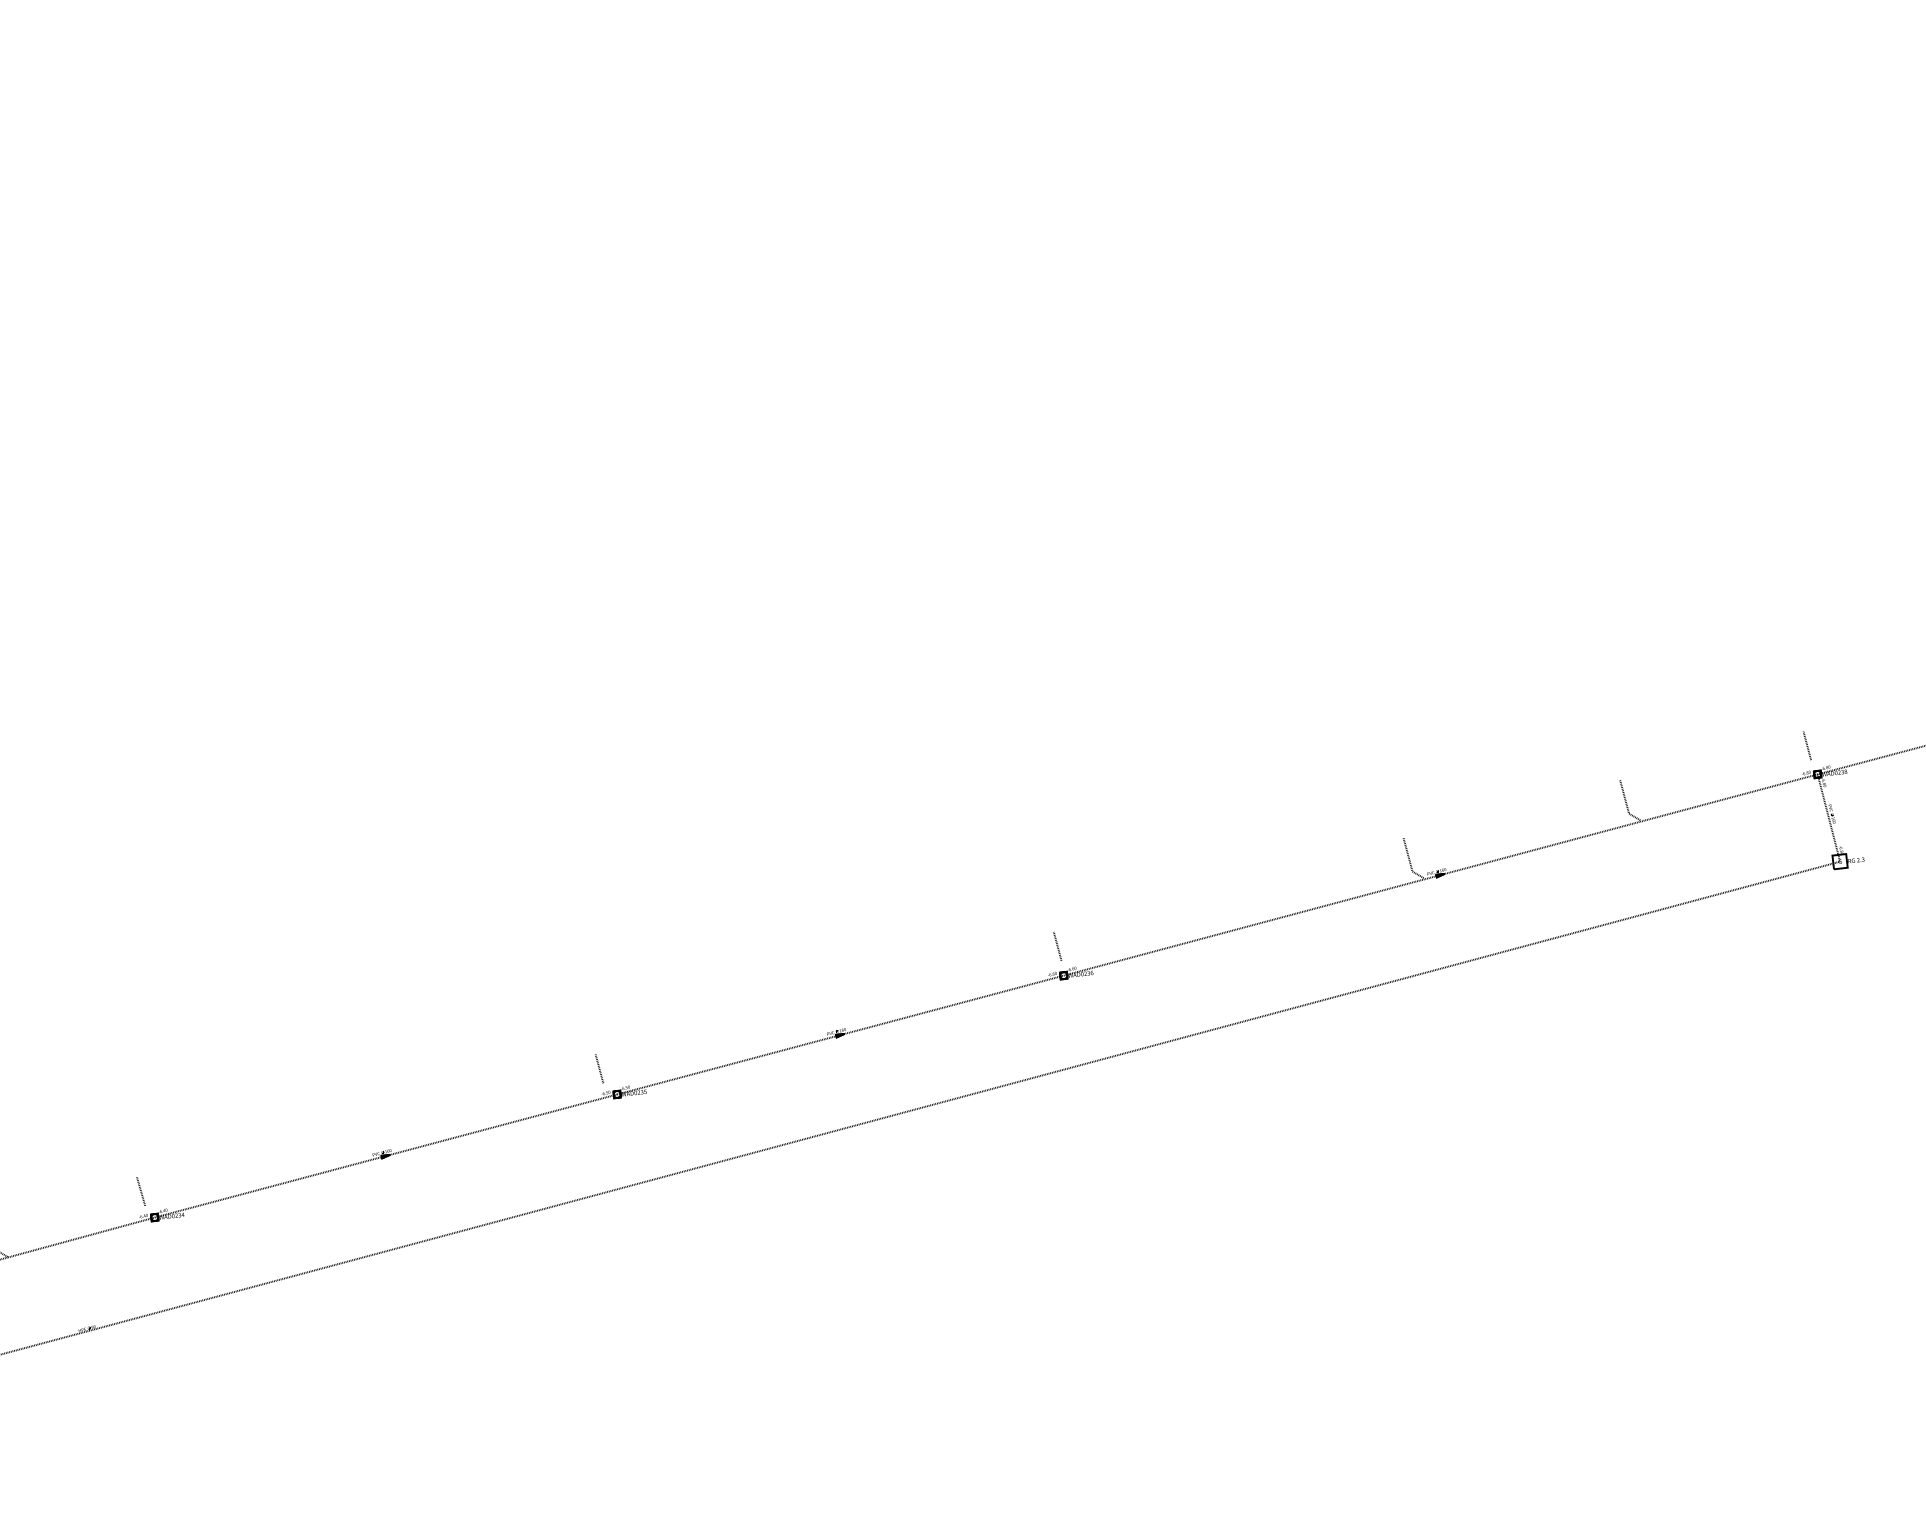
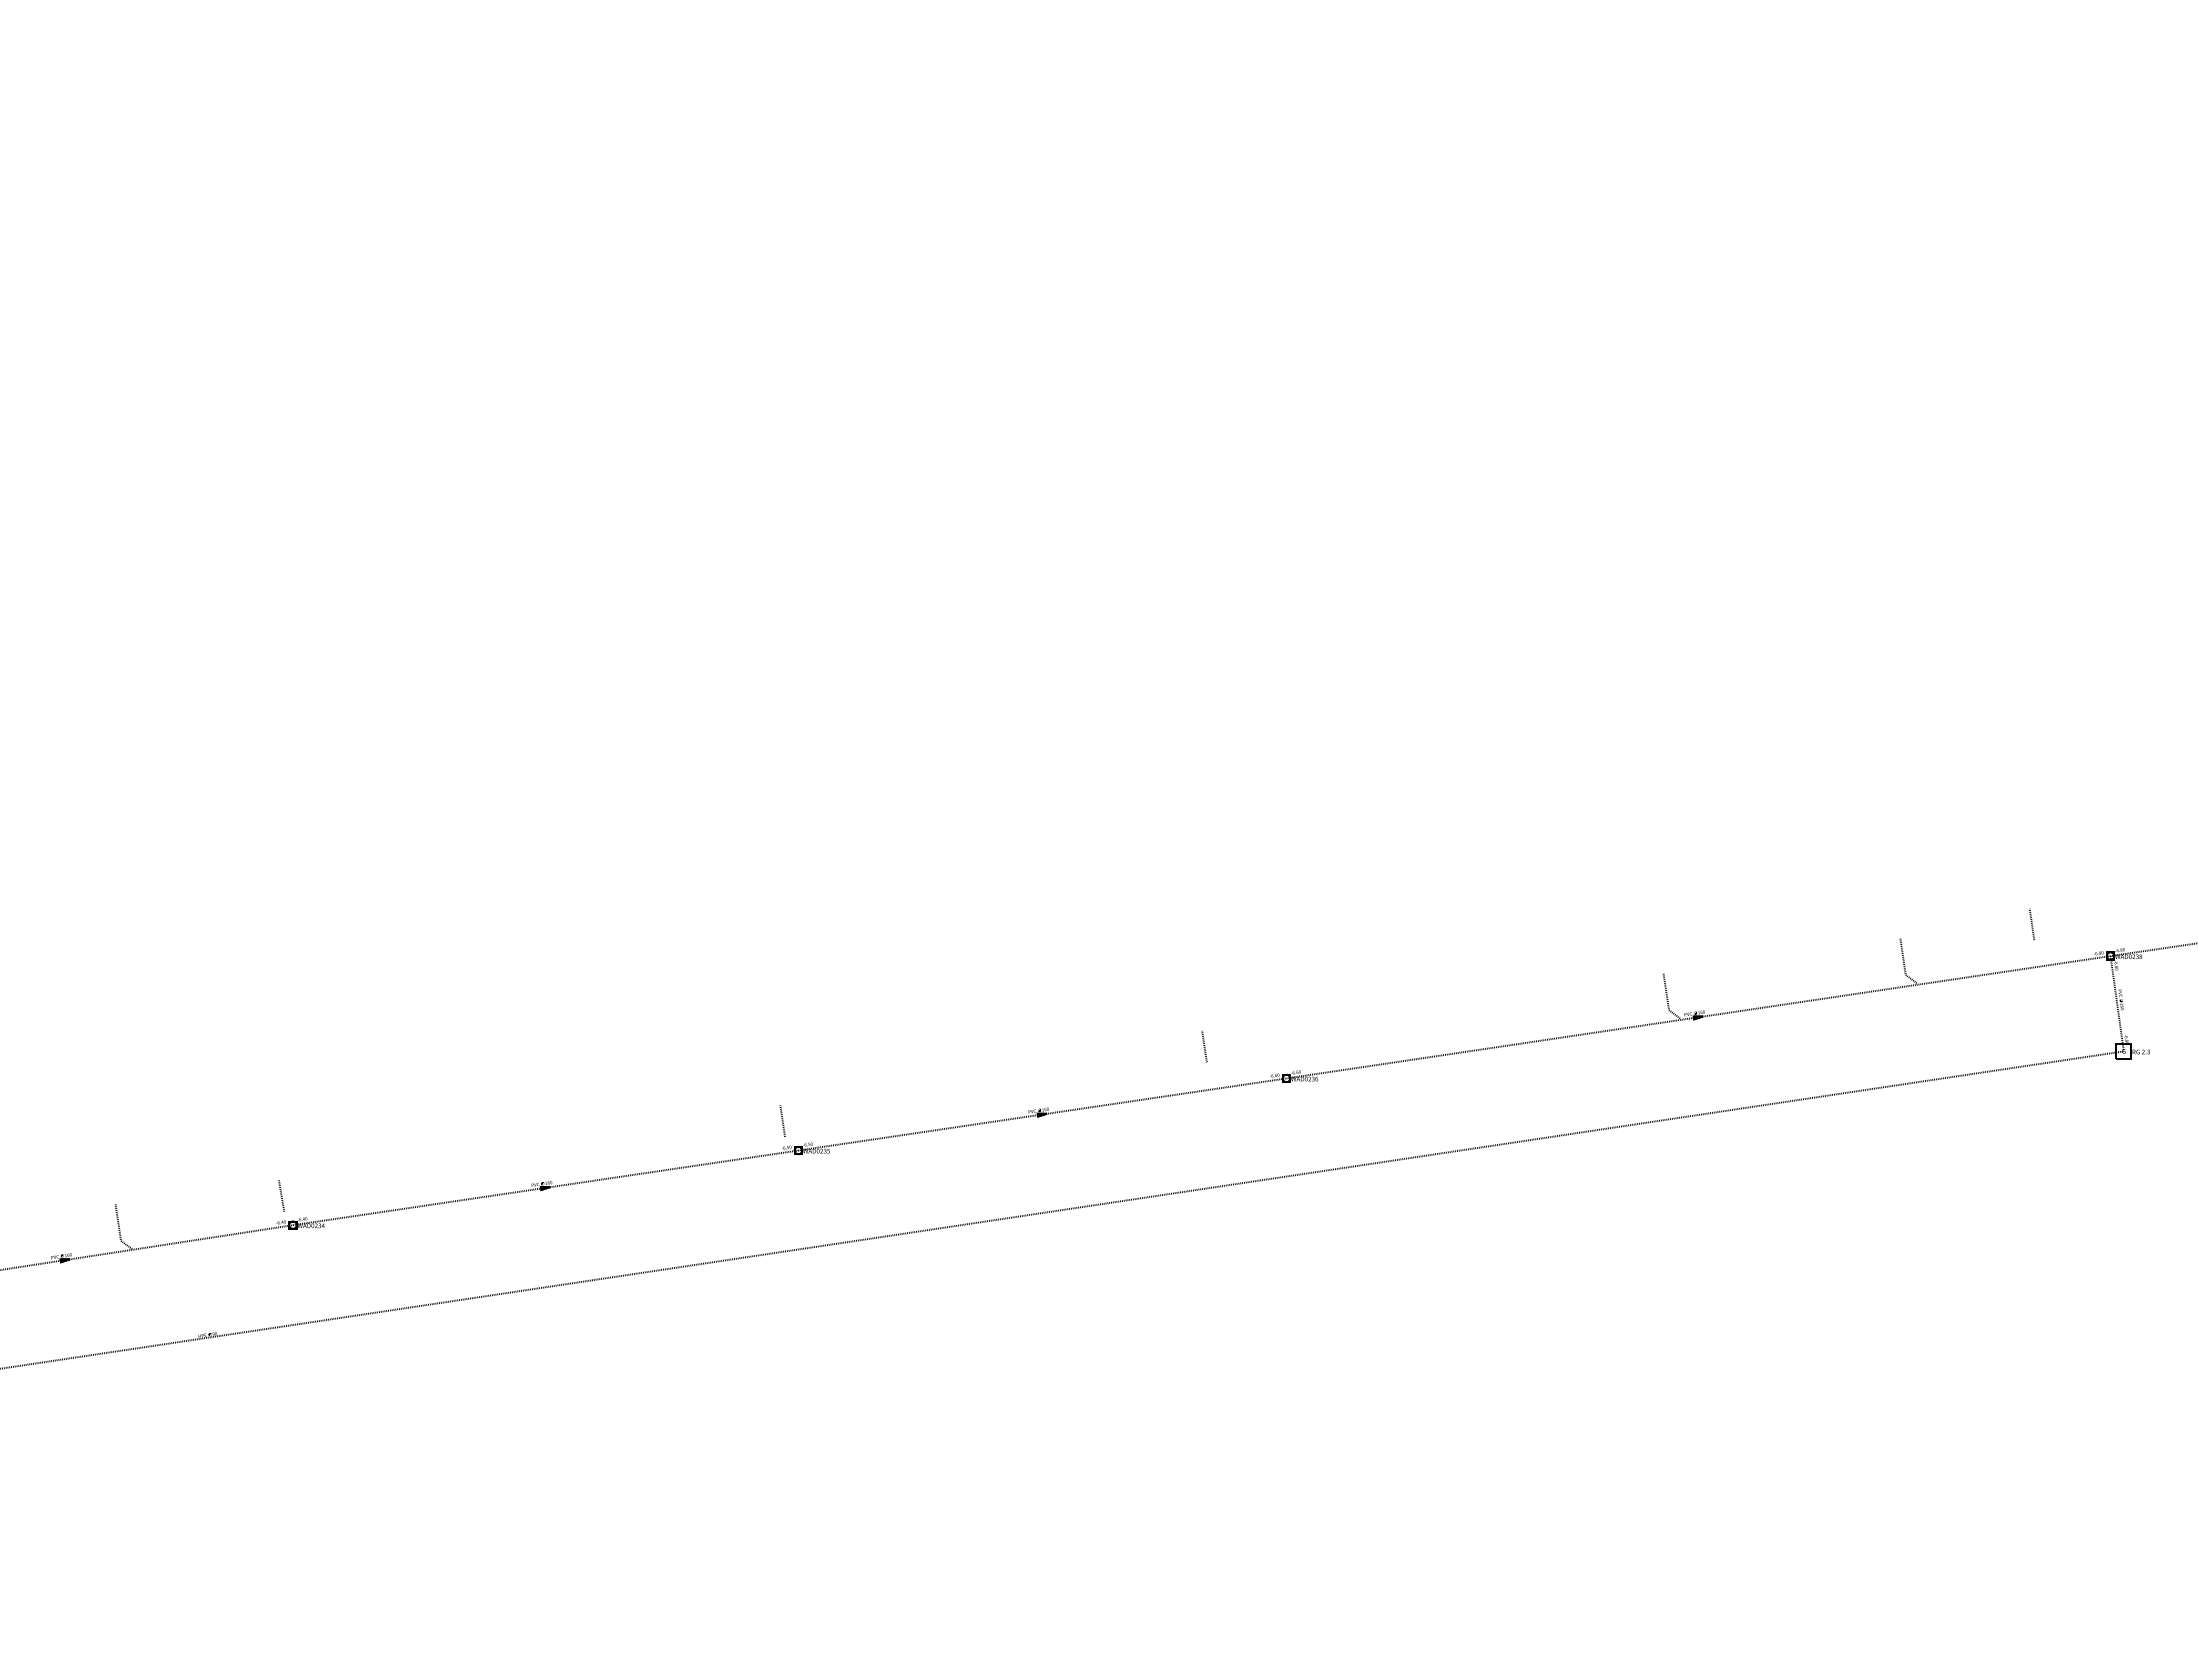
line: (1807, 745) -> (2032, 924), moved
line: (1057, 946) -> (1204, 1046), moved

